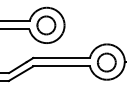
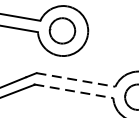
line: (62, 57) -> (77, 79), solid -> dashed
line: (62, 66) -> (75, 92), solid -> dashed

